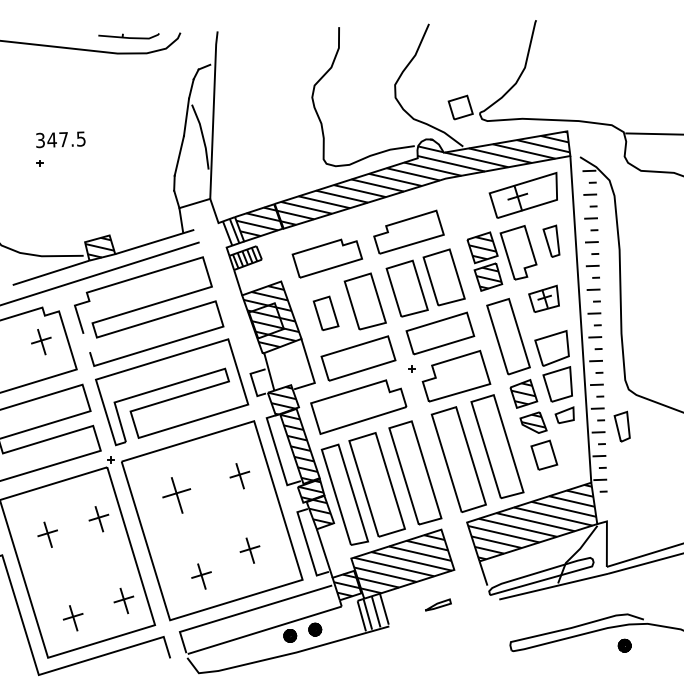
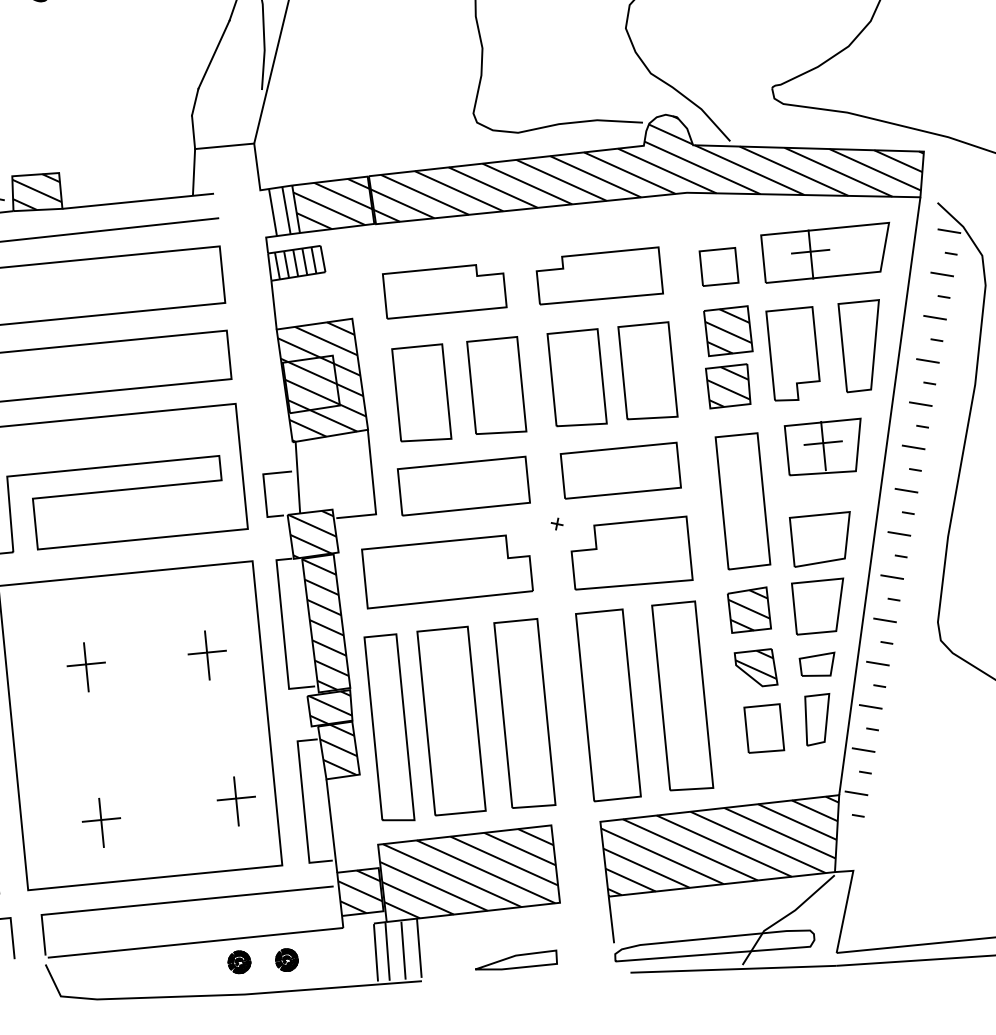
part: (460, 107) -> (718, 266), moved
part: (551, 241) -> (855, 344), size x1.67
part: (543, 298) -> (819, 444), size x1.43
part: (325, 313) -> (420, 392), size x1.67
part: (621, 426) -> (813, 718), moved
part: (176, 495) -> (85, 667), size x0.71
part: (249, 550) -> (234, 800), moved
part: (438, 604) -> (518, 959), size x1.67

